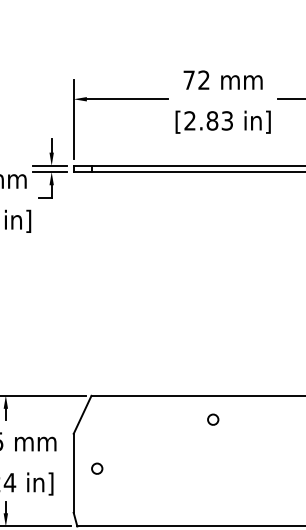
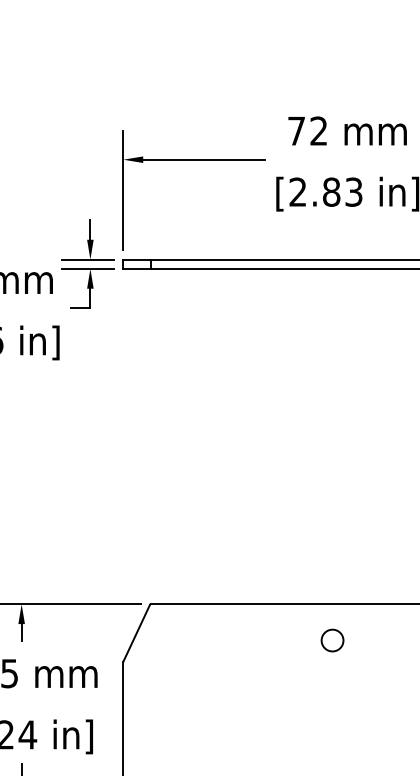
part: (213, 419) -> (333, 640), size x1.4
part: (97, 468) -> (159, 713), removed

